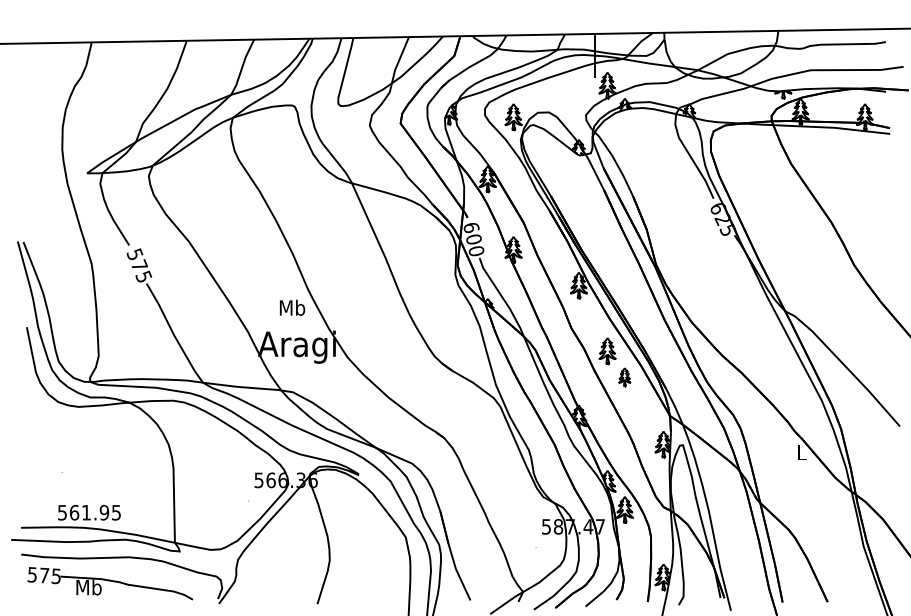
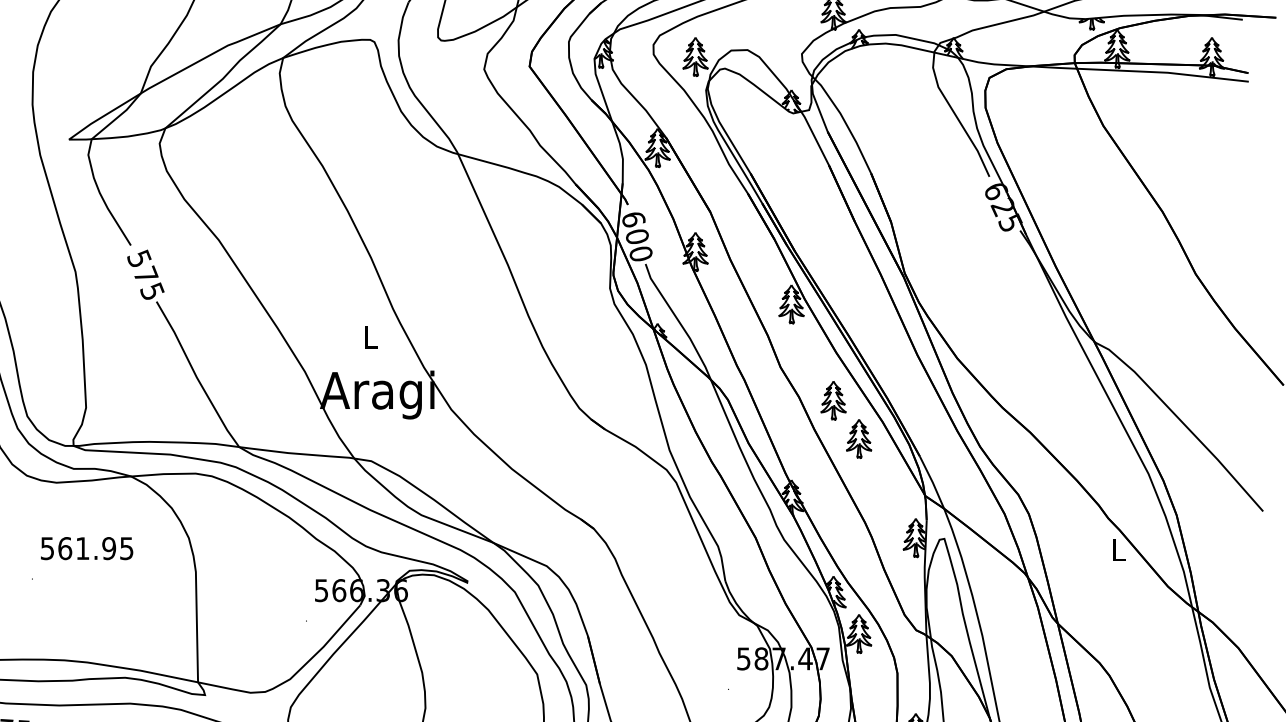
text: (292, 307) -> (370, 336), Mb -> L
part: (624, 377) -> (858, 439), size x1.43
text: (89, 512) -> (87, 548), moved

